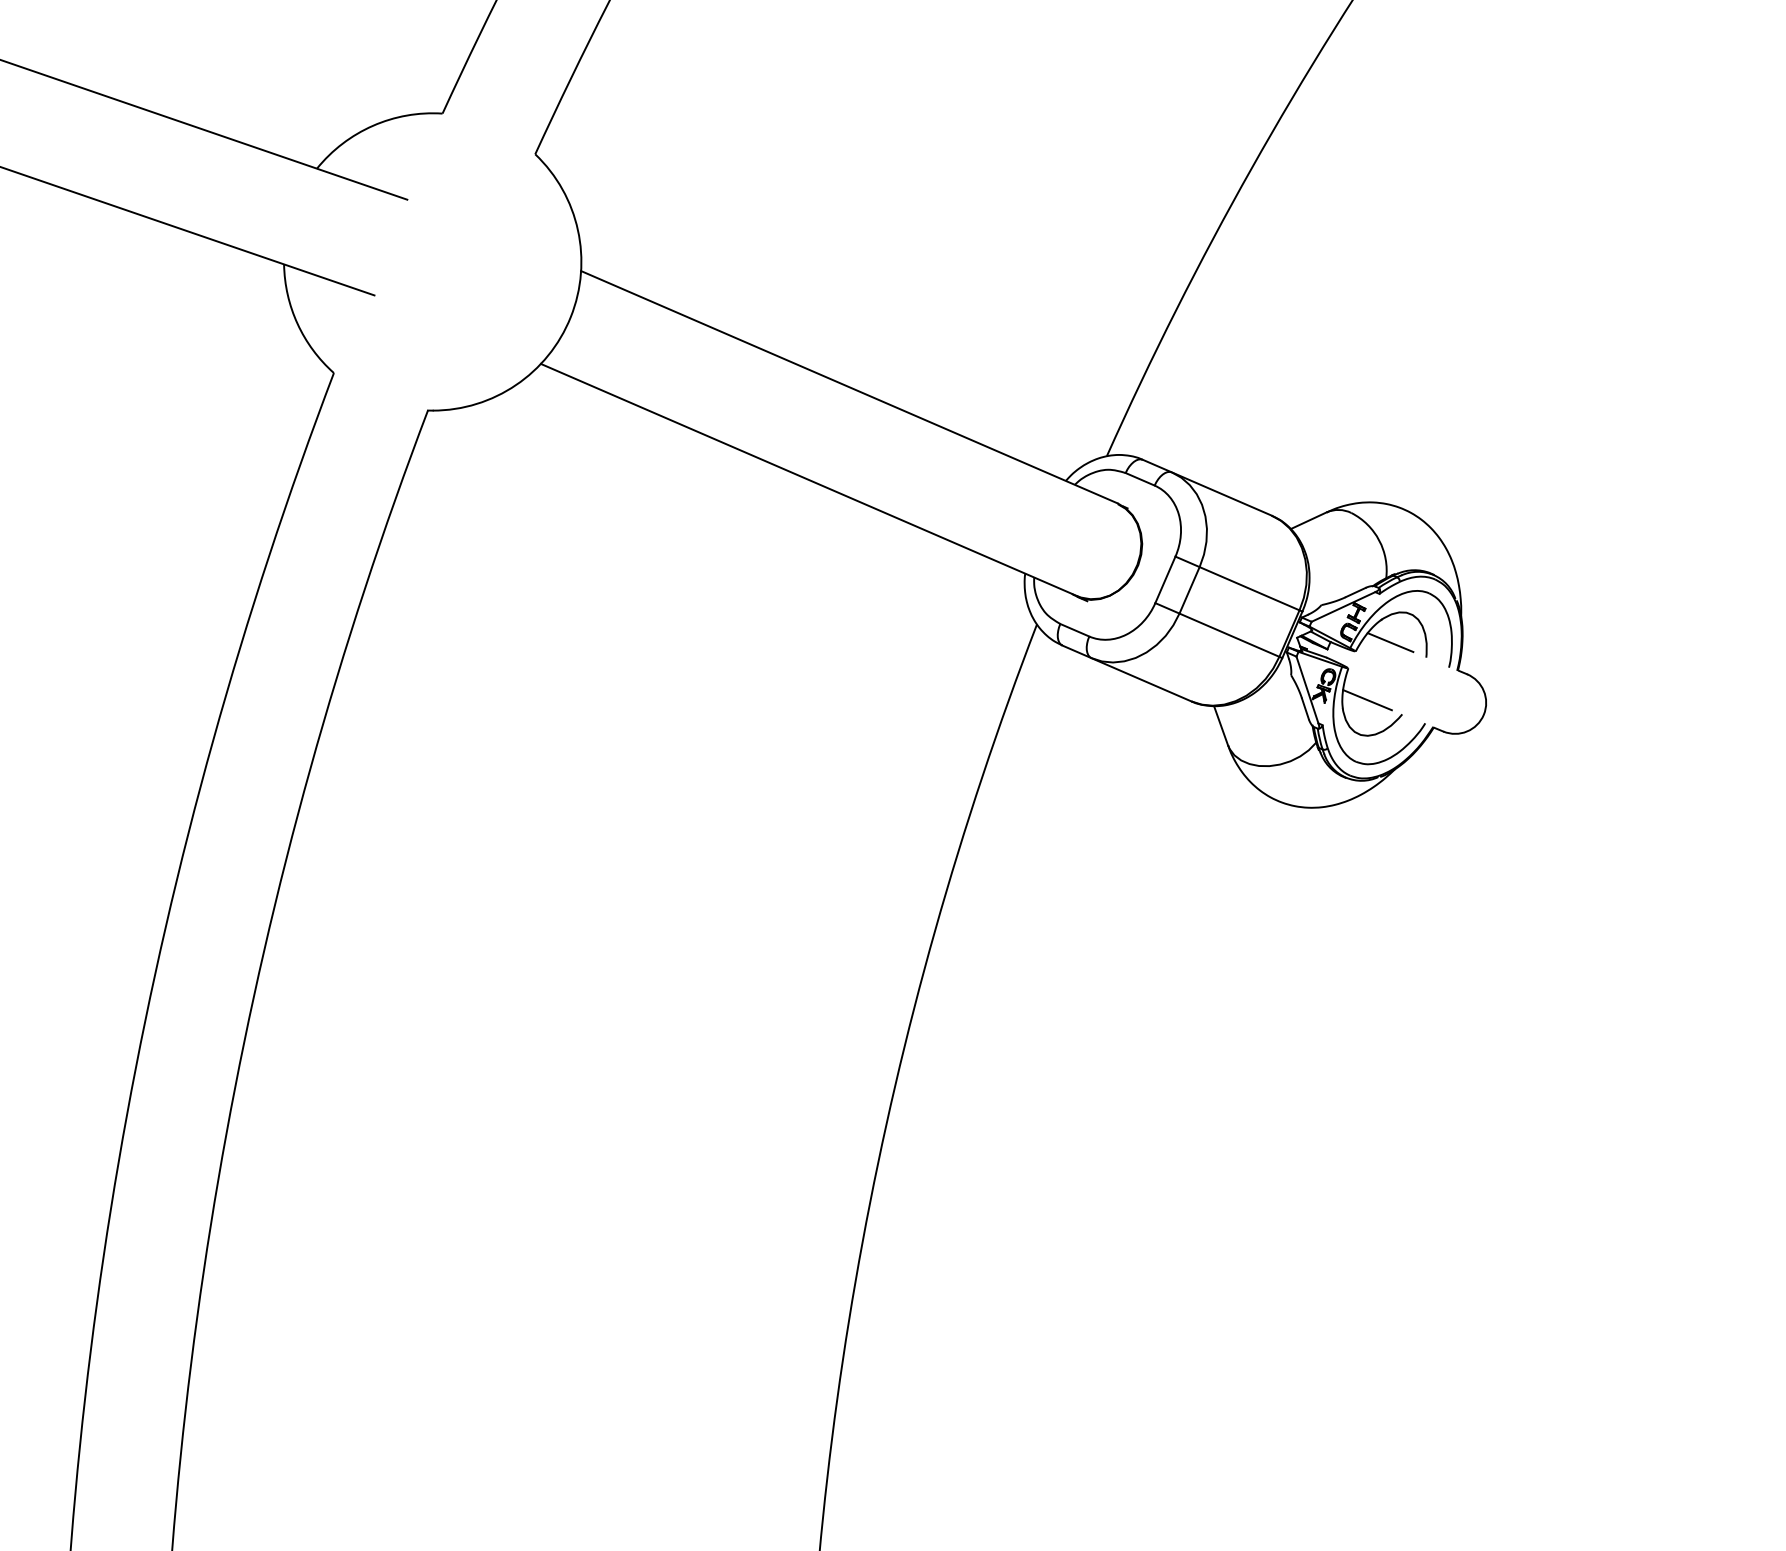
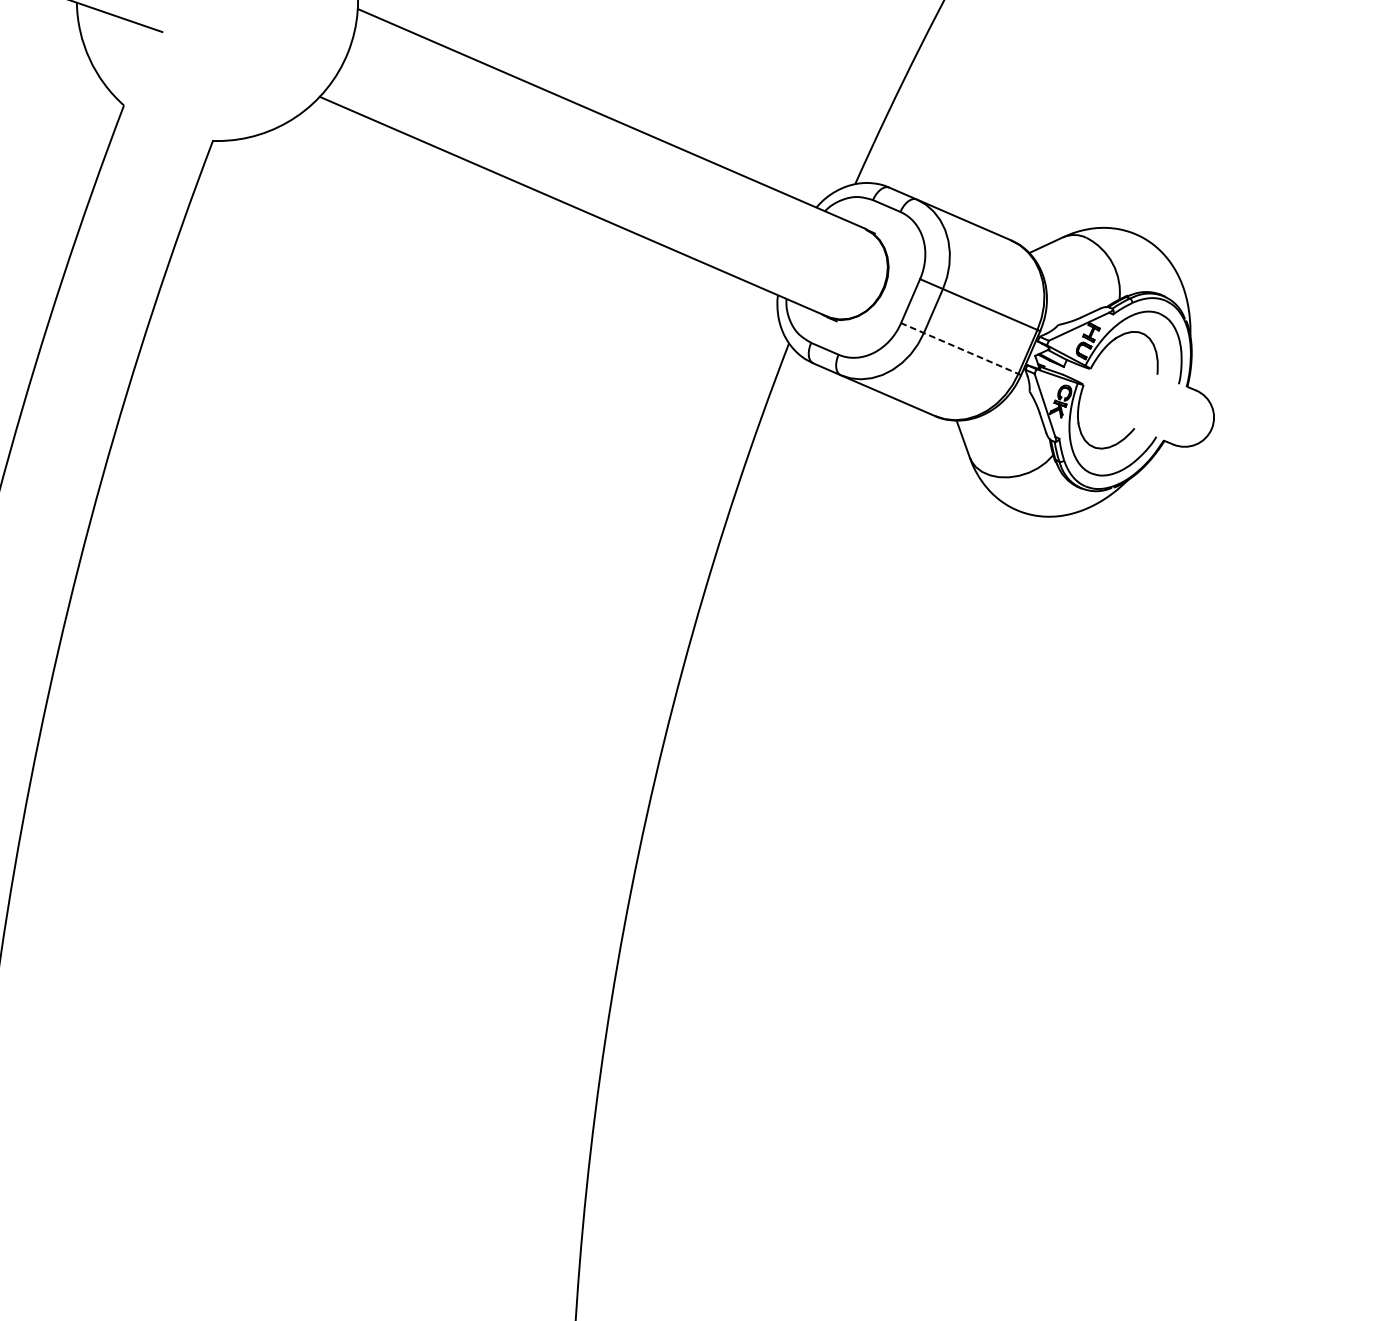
line: (1218, 630) -> (960, 349), solid -> dashed
line: (1390, 642) -> (1123, 360), removed
line: (1367, 700) -> (1101, 415), removed

